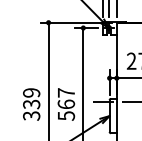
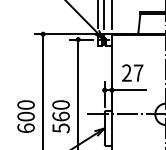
text: (65, 92) -> (60, 104), 567 -> 560
text: (31, 104) -> (25, 116), 339 -> 600

